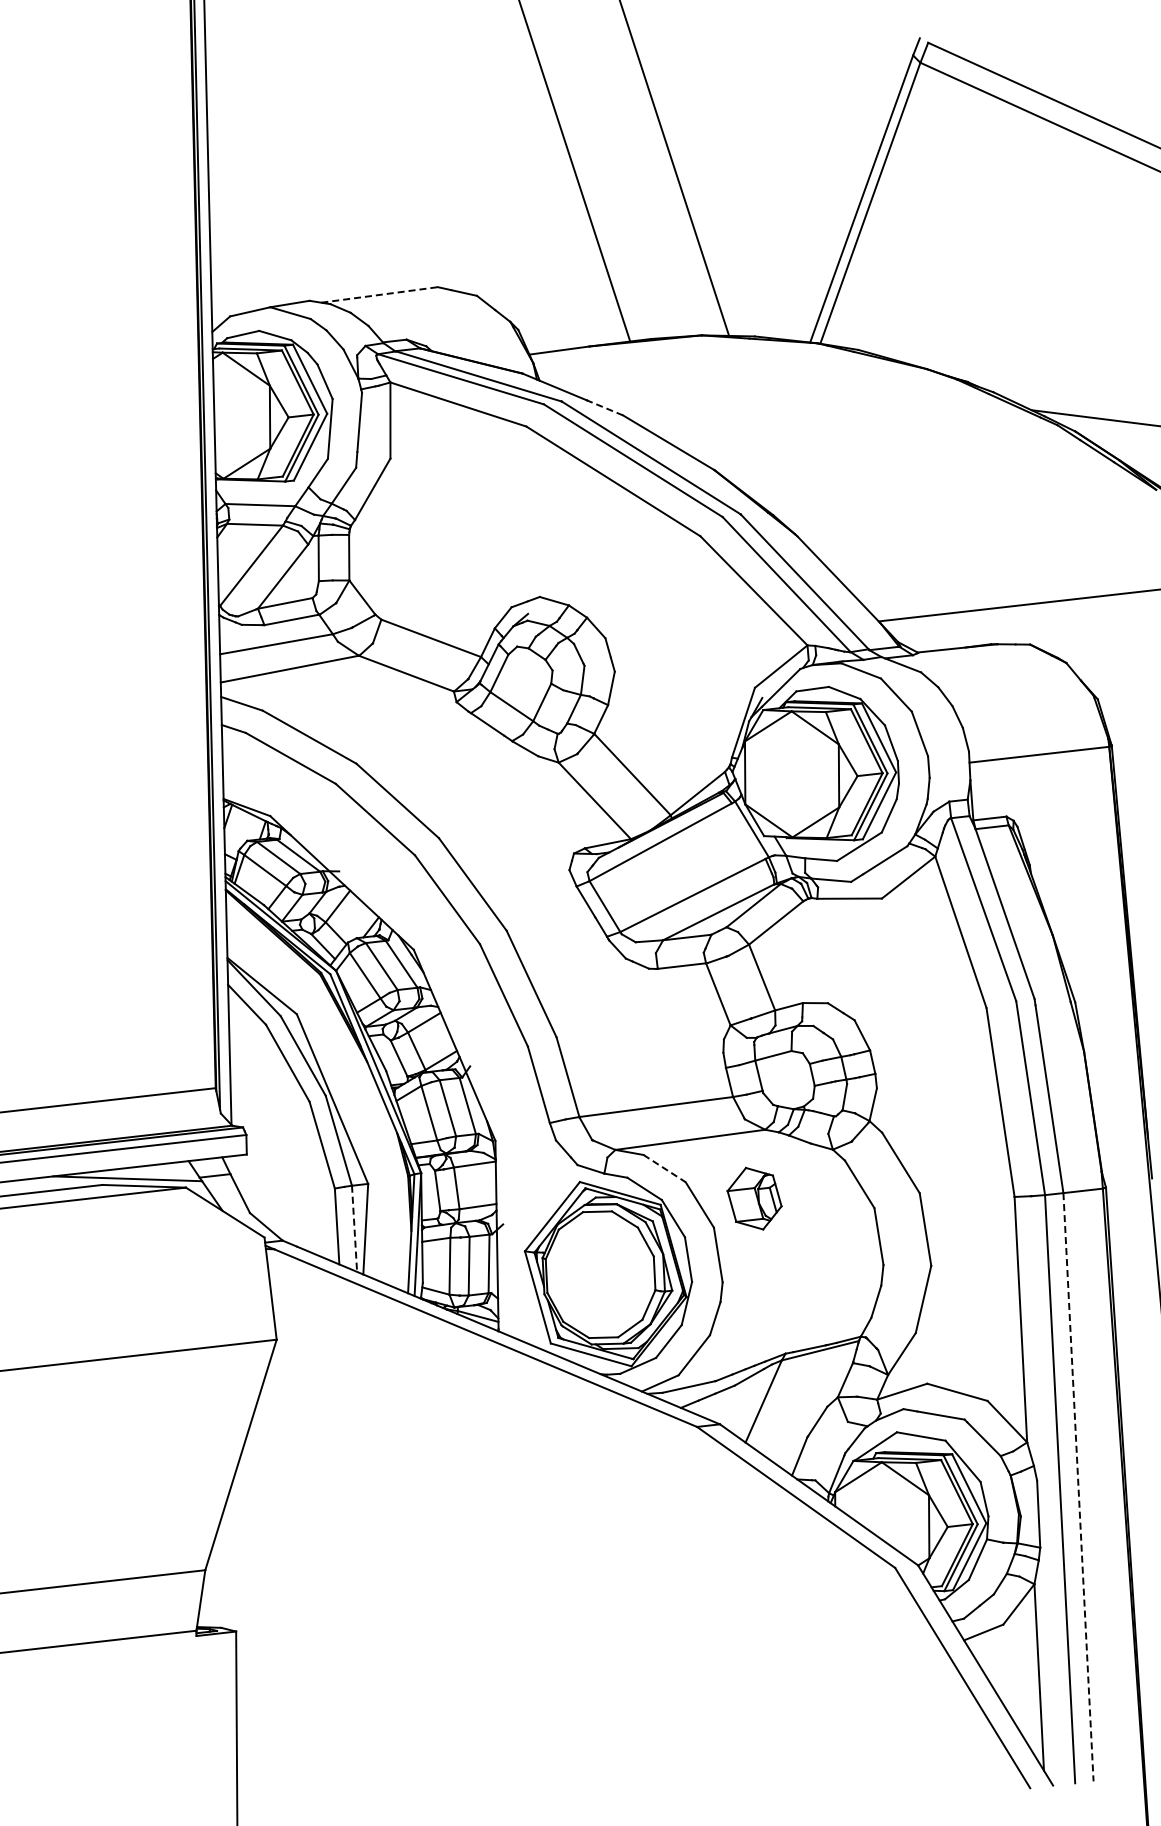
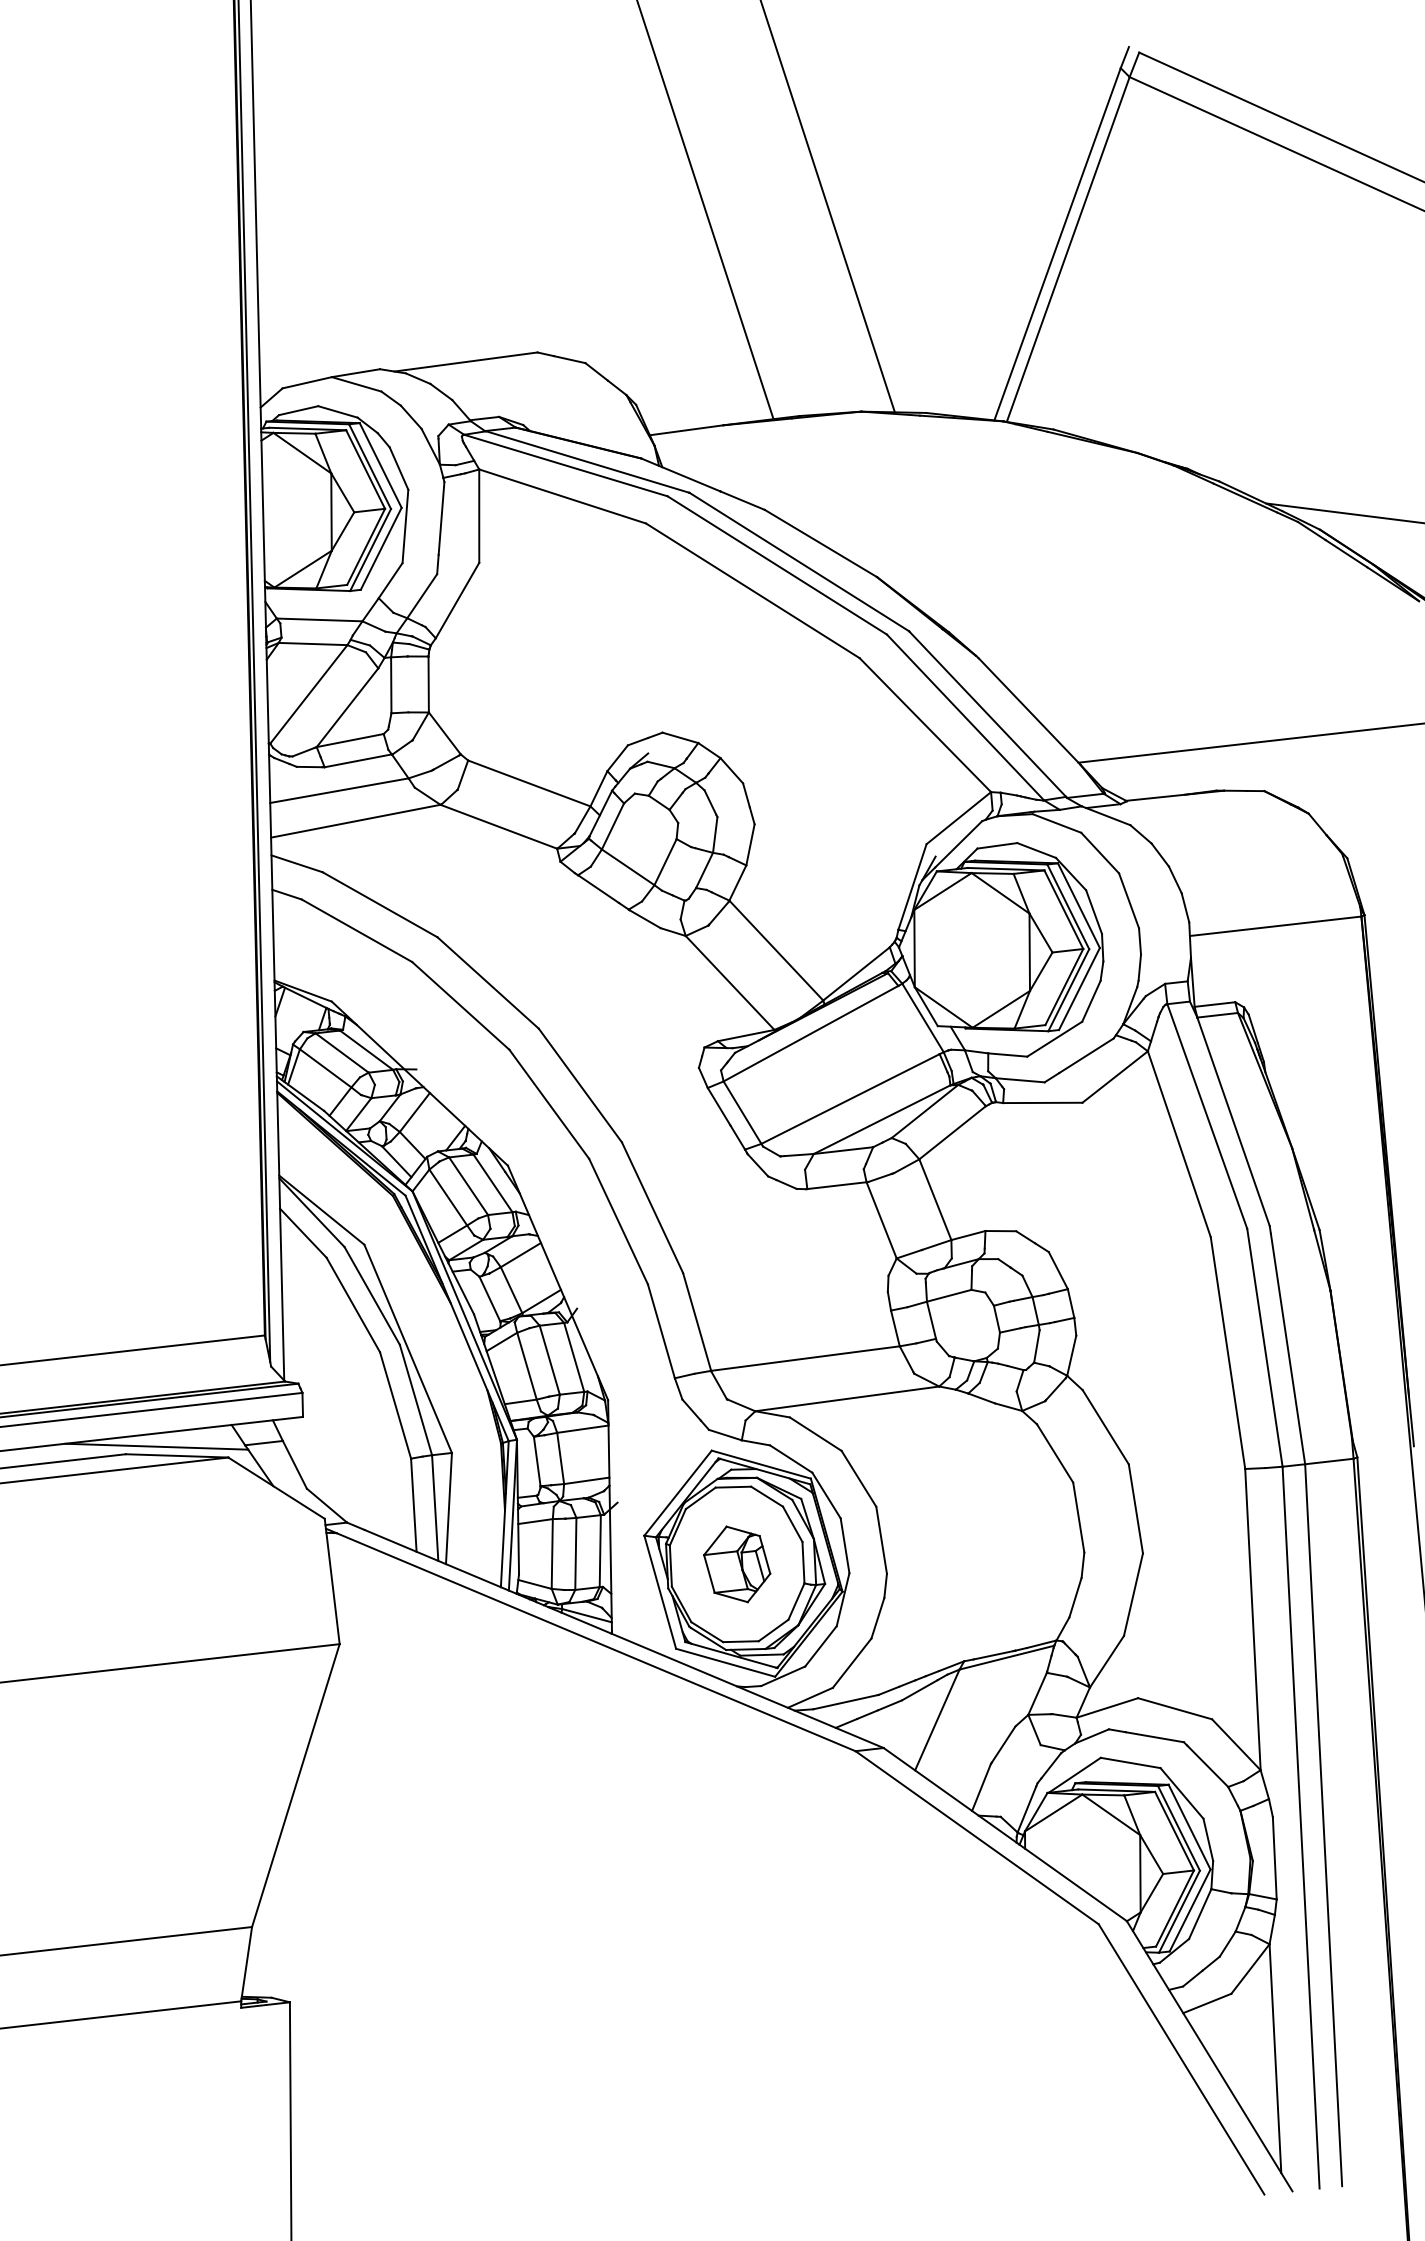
line: (379, 294) -> (465, 361), dashed -> solid
line: (604, 407) -> (741, 500), dashed -> solid
line: (665, 1168) -> (816, 1434), dashed -> solid
part: (754, 1198) -> (737, 1564), moved
line: (354, 1229) -> (435, 1508), dashed -> solid
line: (1078, 1487) -> (1323, 1825), dashed -> solid

